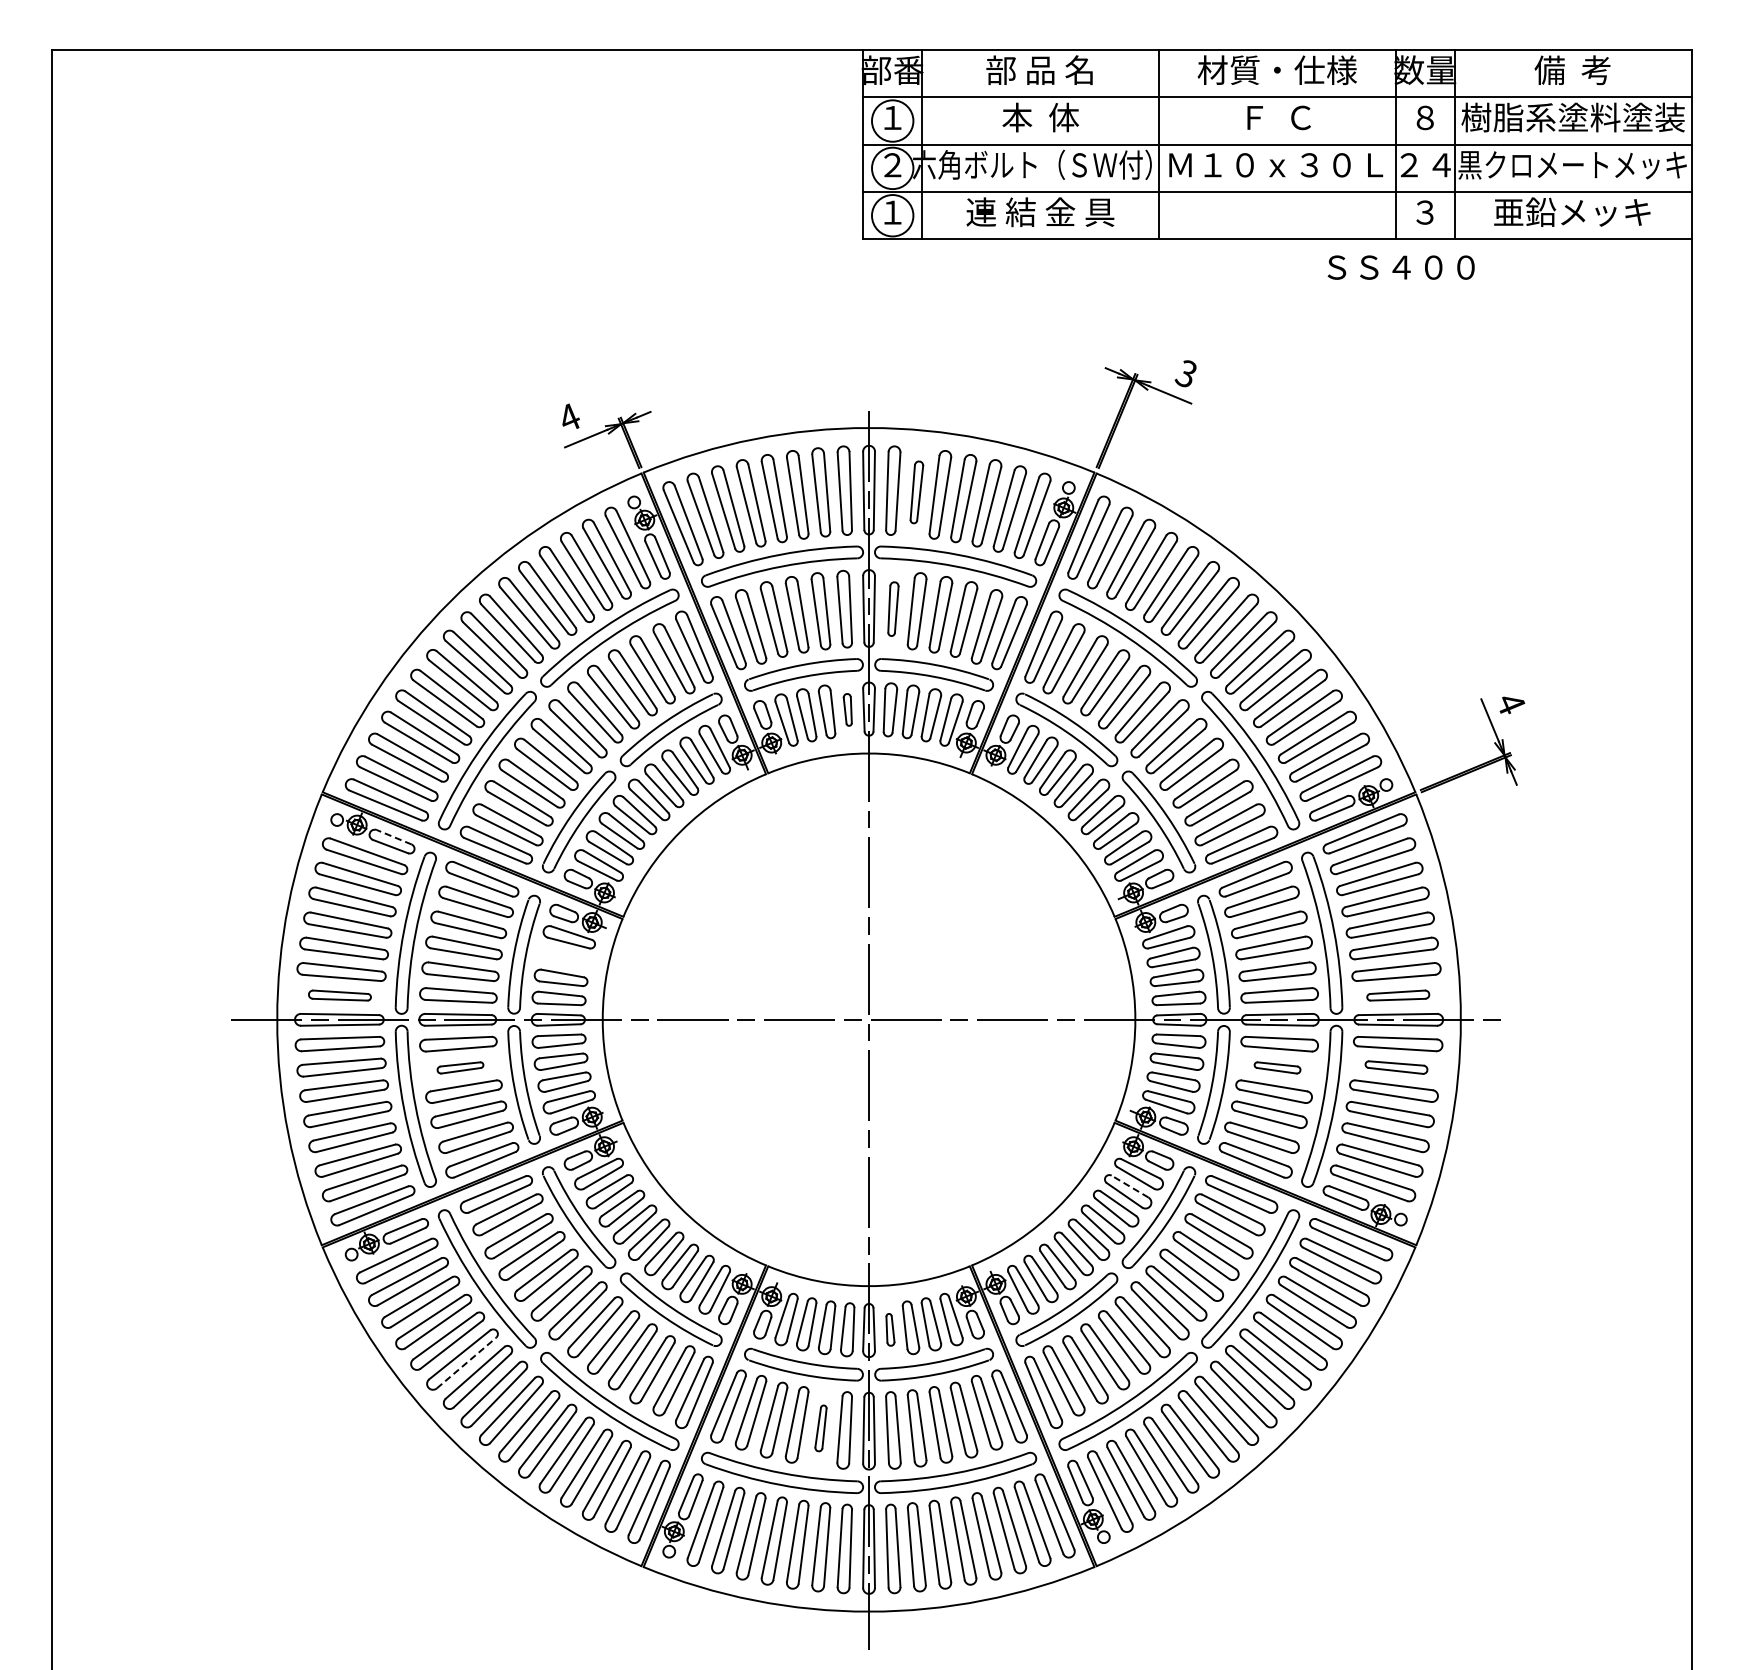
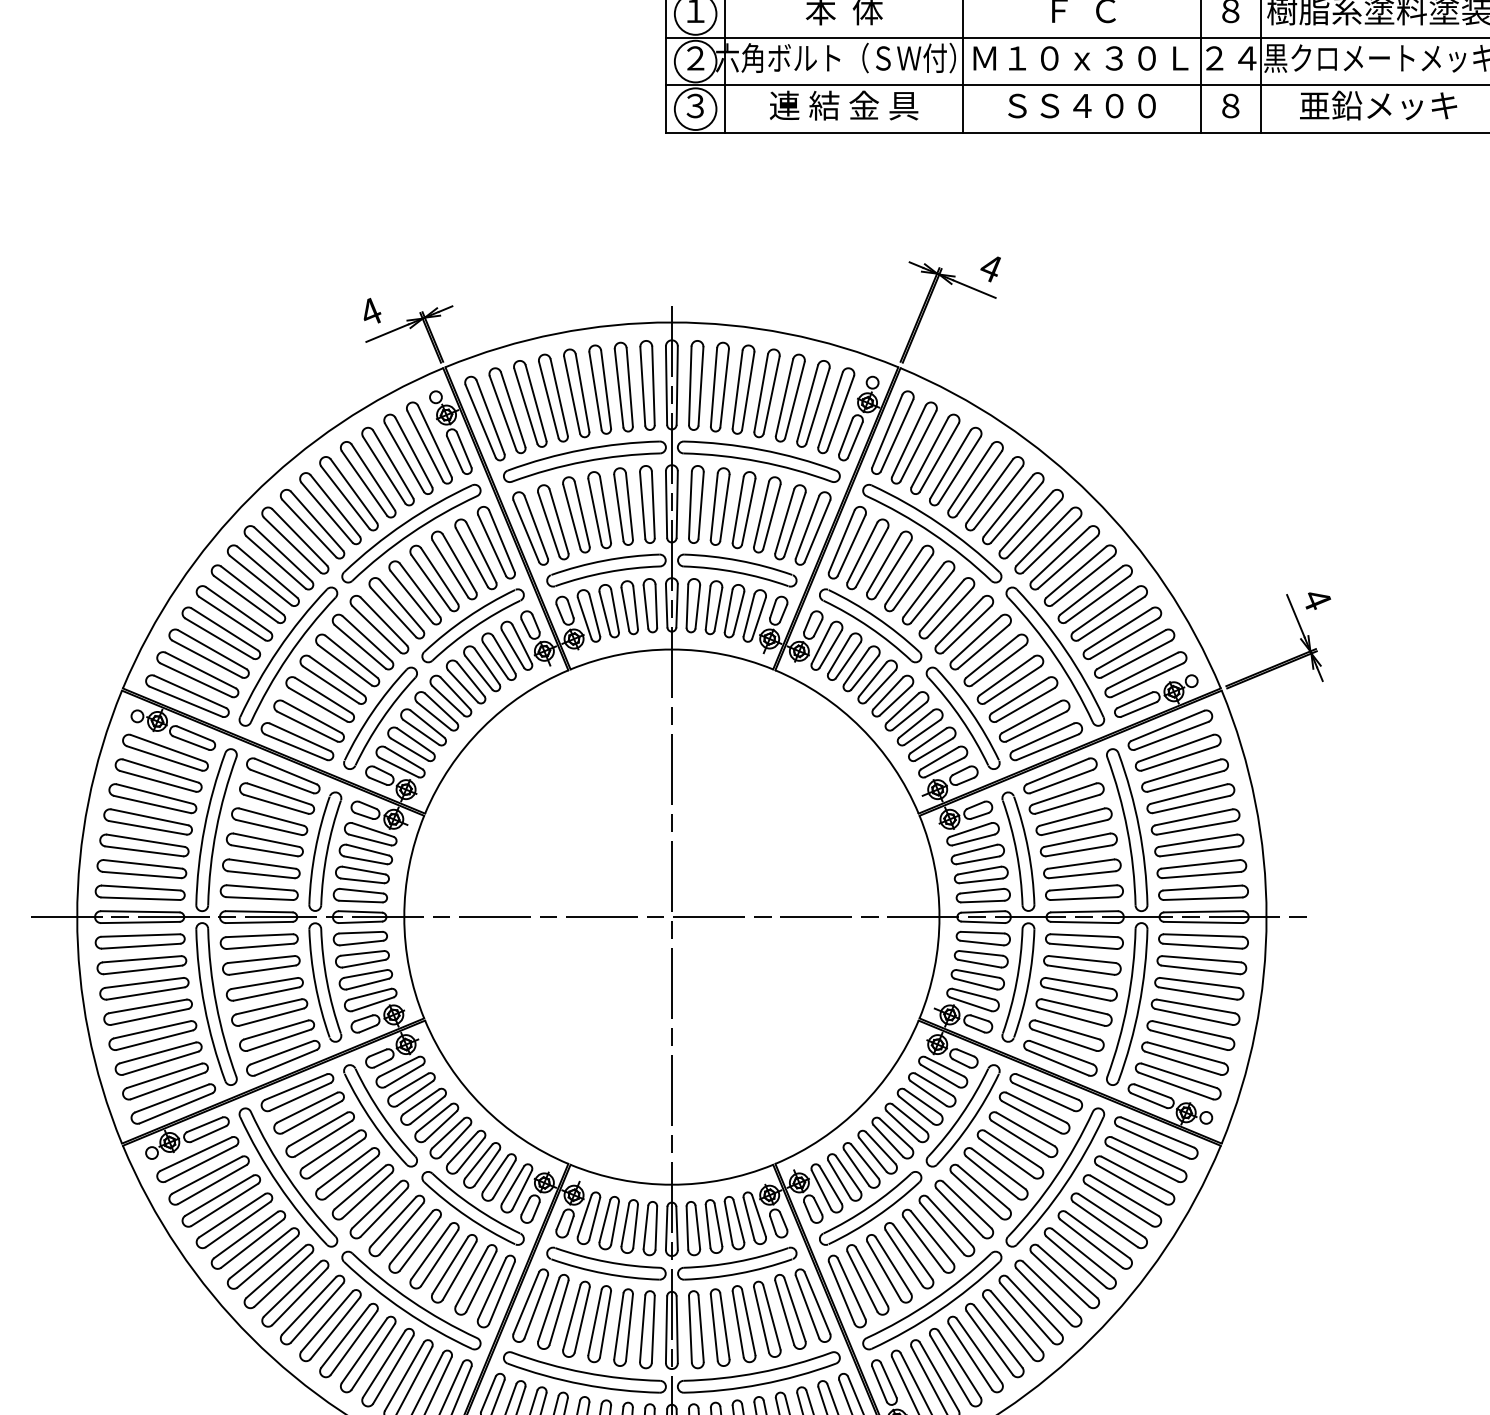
text: (892, 212) -> (695, 105), １ -> ３
text: (1424, 212) -> (1229, 105), ３ -> ８
text: (1400, 267) -> (1081, 105), moved
text: (1185, 374) -> (989, 268), 3 -> 4
part: (916, 492) -> (719, 387), size x1.43
part: (893, 608) -> (696, 503), size x1.43
part: (847, 709) -> (650, 605), size x1.67
line: (394, 837) -> (195, 733), dashed -> solid
part: (564, 957) -> (365, 854), added
part: (339, 995) -> (139, 892), size x1.43
part: (1398, 995) -> (1203, 892), size x1.43
part: (460, 1067) -> (261, 965), size x1.67
part: (1277, 1067) -> (1082, 965), size x1.67
part: (1396, 1067) -> (1201, 965), size x1.43
line: (1129, 1186) -> (933, 1084), dashed -> solid
part: (890, 1329) -> (693, 1228), size x1.67
line: (466, 1362) -> (267, 1261), dashed -> solid
part: (820, 1428) -> (623, 1327), size x1.67

